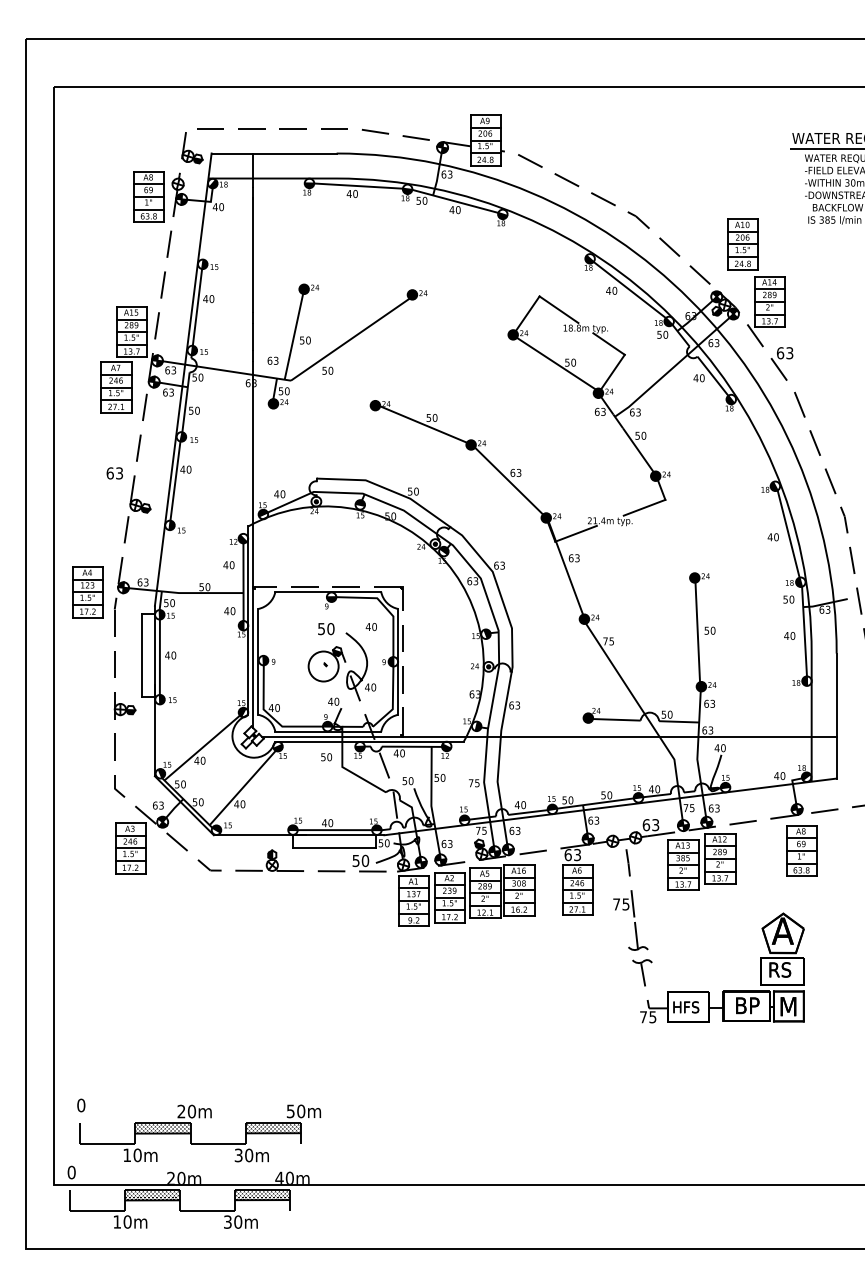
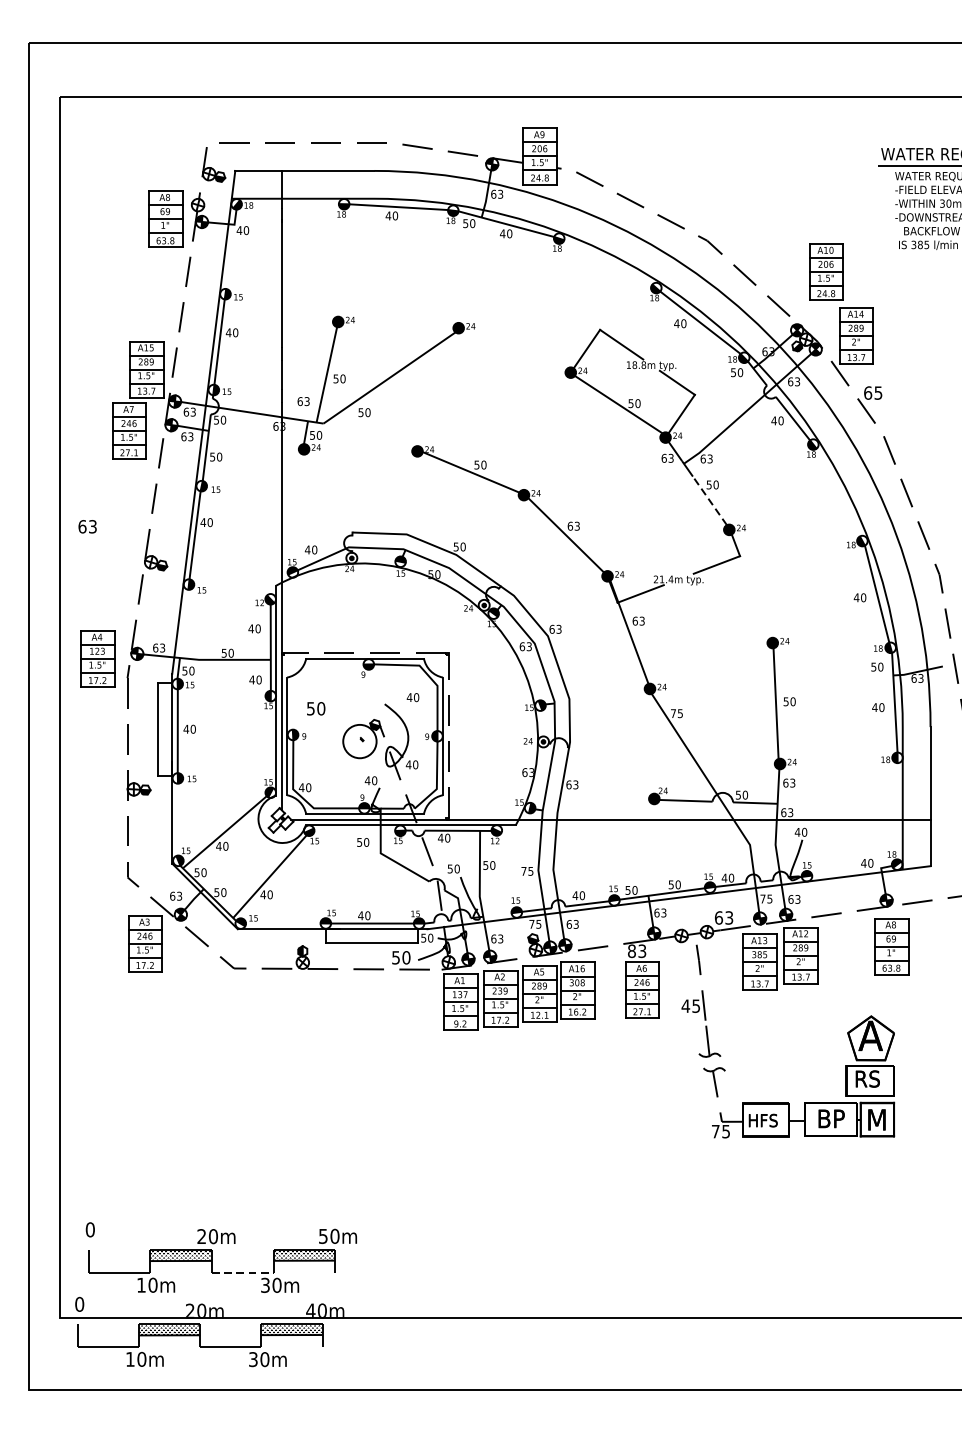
text: (789, 352) -> (878, 392), 63 -> 65
line: (638, 450) -> (710, 501), solid -> dashed
text: (114, 473) -> (87, 526), moved
text: (326, 629) -> (316, 709), moved
text: (567, 854) -> (631, 950), 63 -> 83
text: (616, 904) -> (685, 1006), 75 -> 45
line: (218, 1144) -> (242, 1273), solid -> dashed

